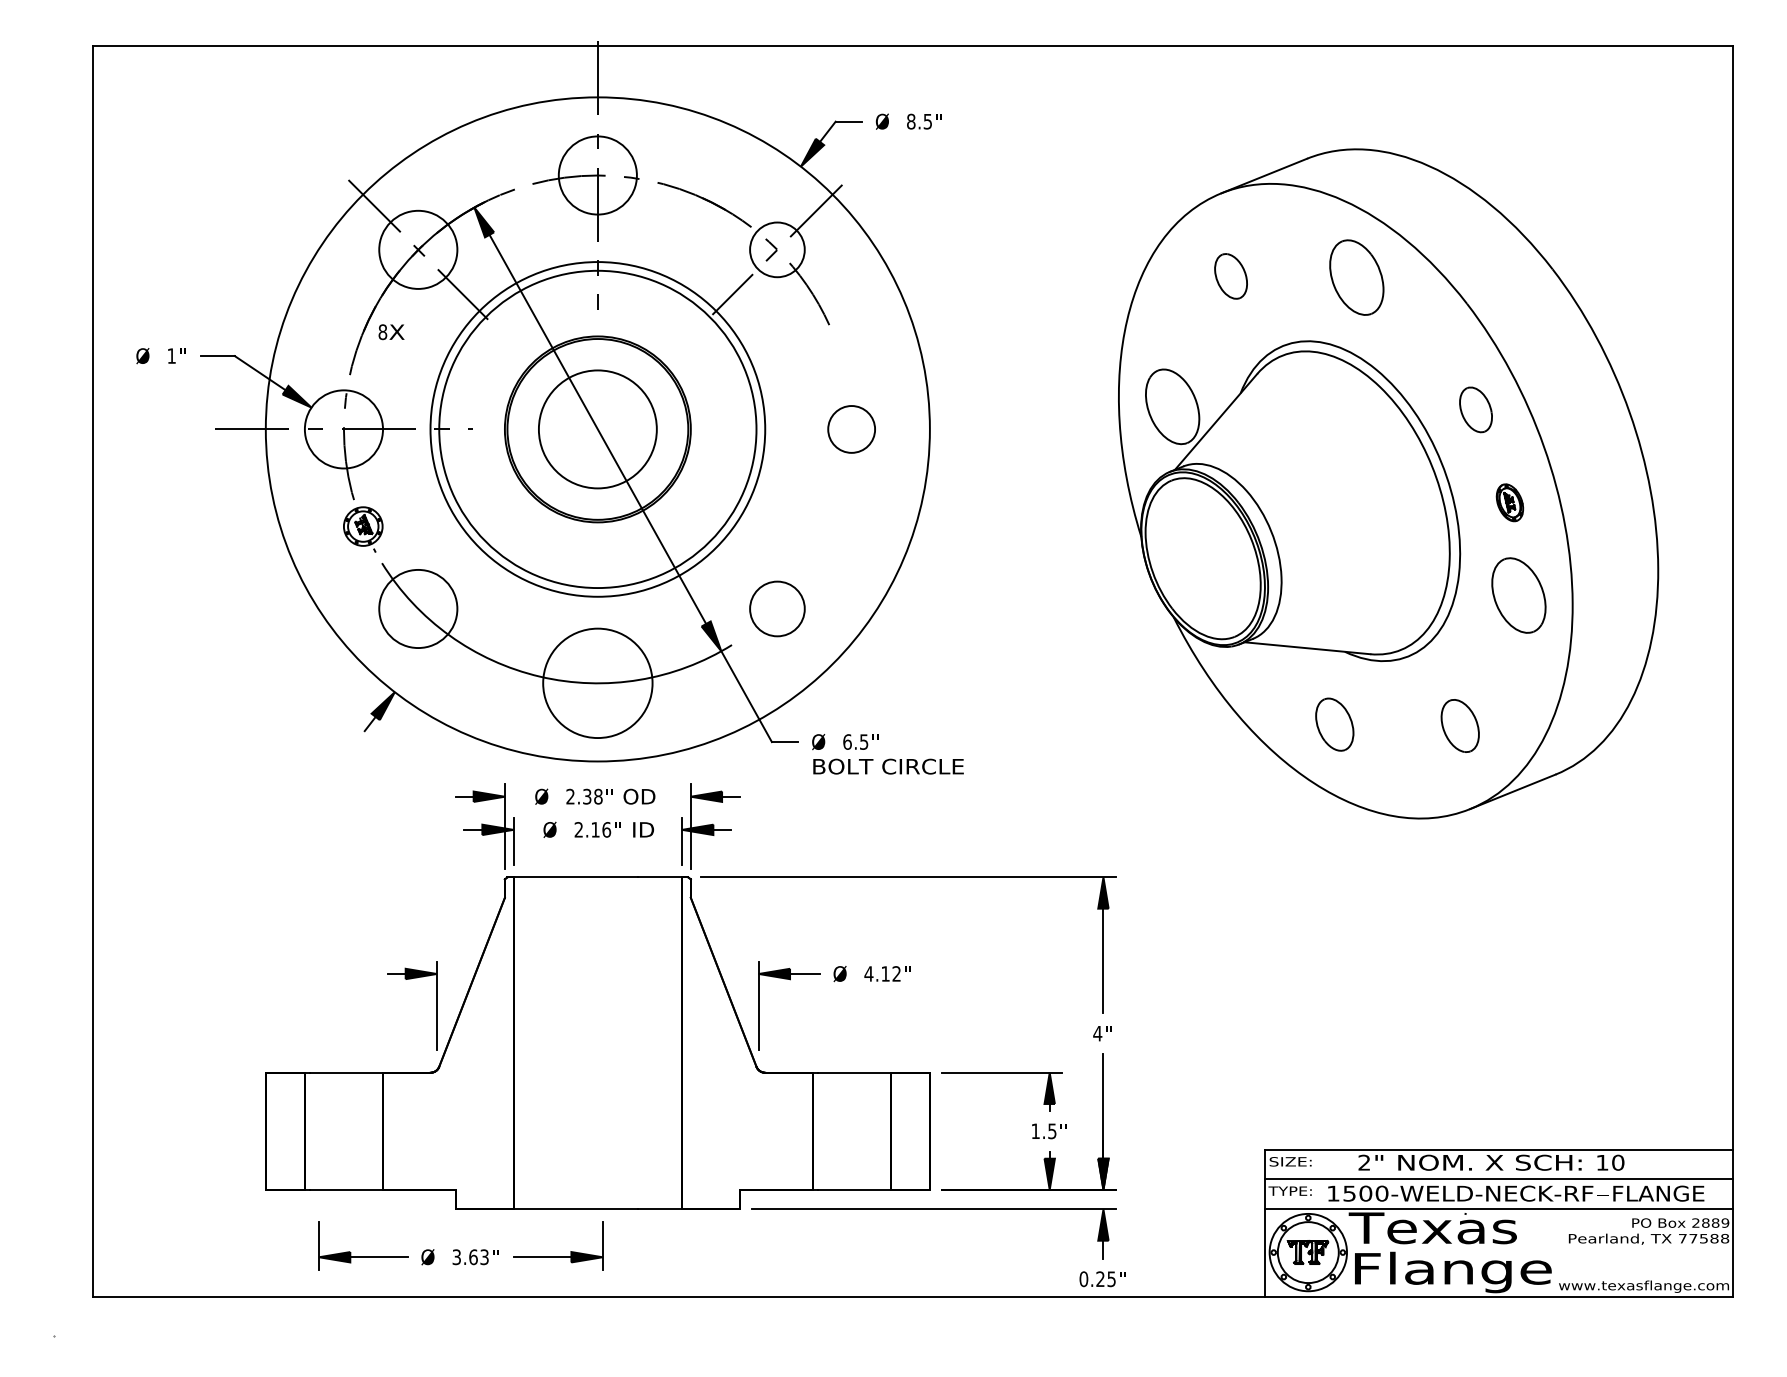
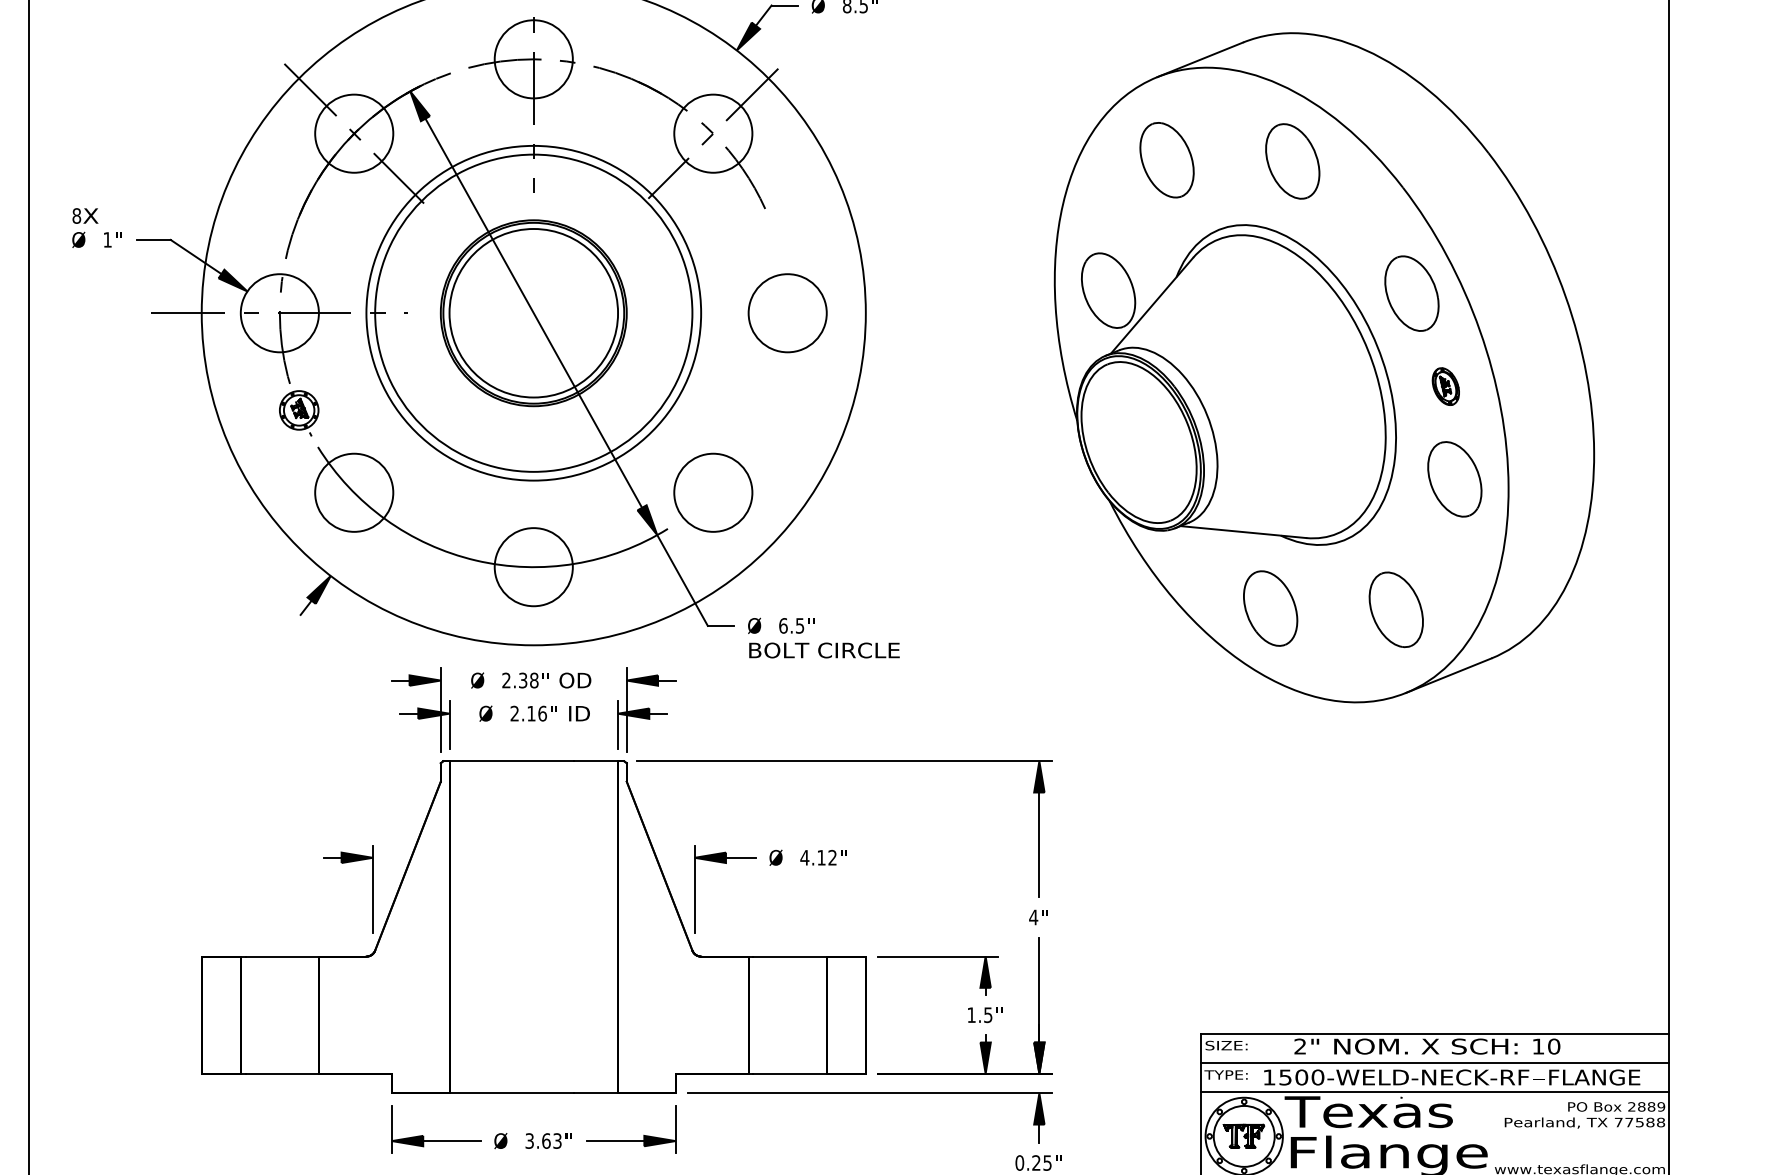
circle: (777, 249) -> (713, 133), size x1.43
part: (1230, 276) -> (1166, 160), size x1.67
text: (391, 332) -> (85, 216), moved
part: (1475, 409) -> (1411, 293), size x1.67
circle: (597, 429) -> (533, 313), size x1.43
circle: (851, 429) -> (787, 313), size x1.67
circle: (777, 608) -> (713, 492), size x1.43
circle: (597, 683) -> (533, 567), size x0.71
part: (1334, 724) -> (1270, 608), size x1.43
part: (1459, 725) -> (1395, 609), size x1.43
part: (460, 1245) -> (533, 1129), moved

